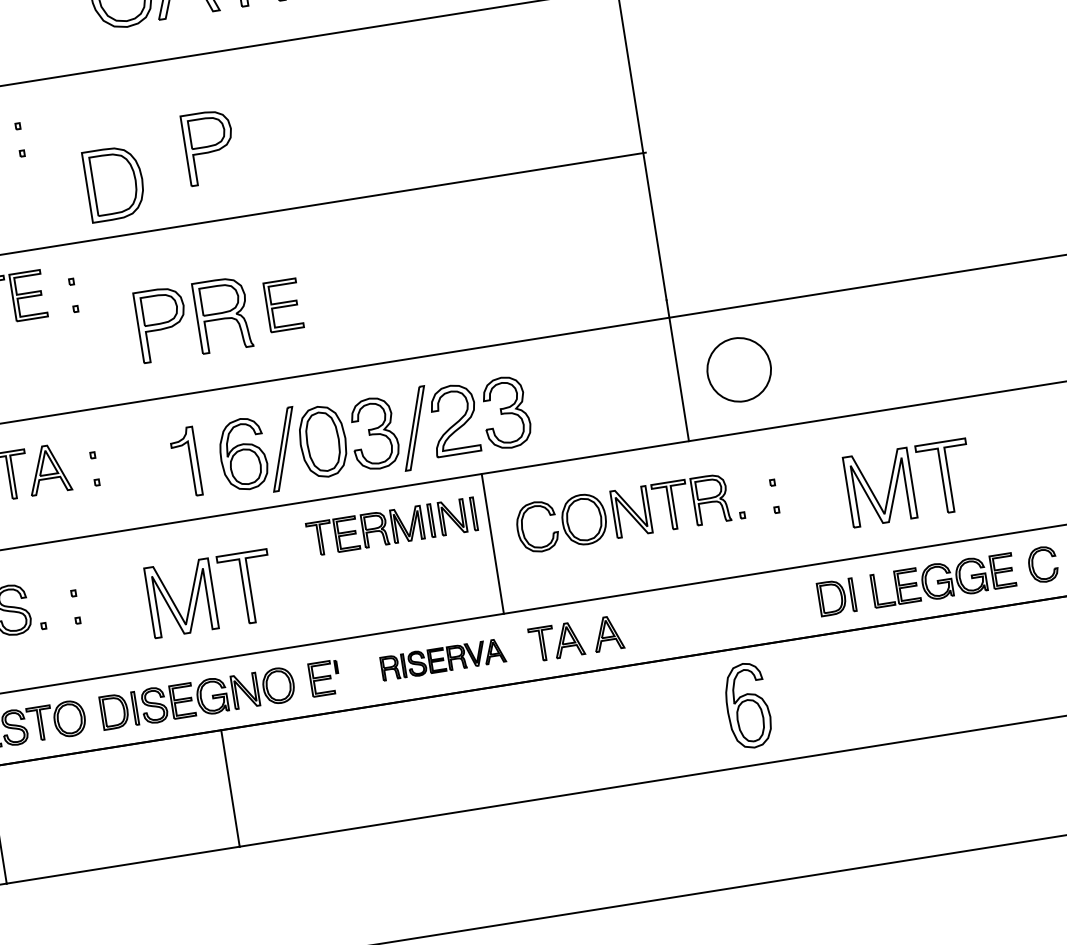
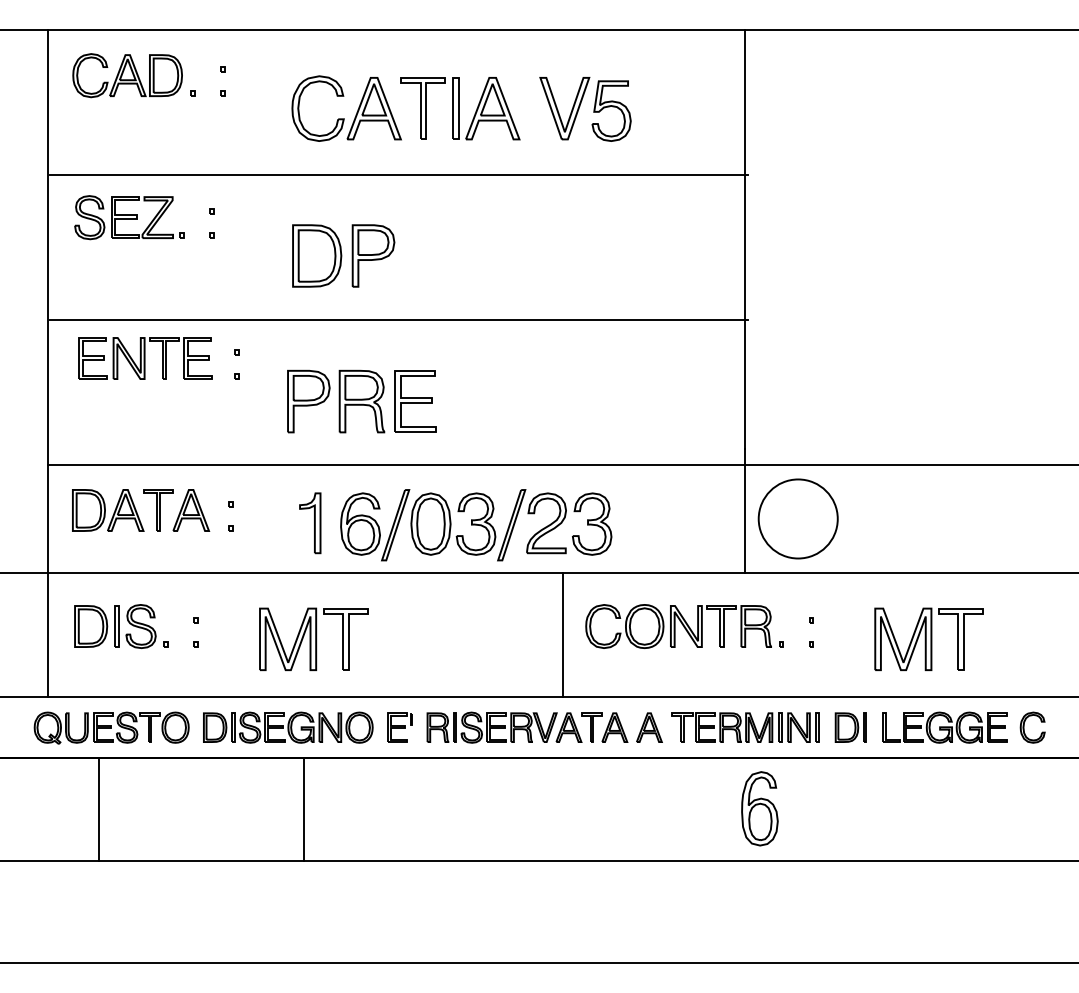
part: (115, 182) -> (317, 255), moved
part: (283, 305) -> (415, 401), size x1.43
circle: (738, 369) -> (797, 518), size x1.43
part: (391, 526) -> (745, 727), moved
part: (443, 659) -> (504, 727), size x1.43

